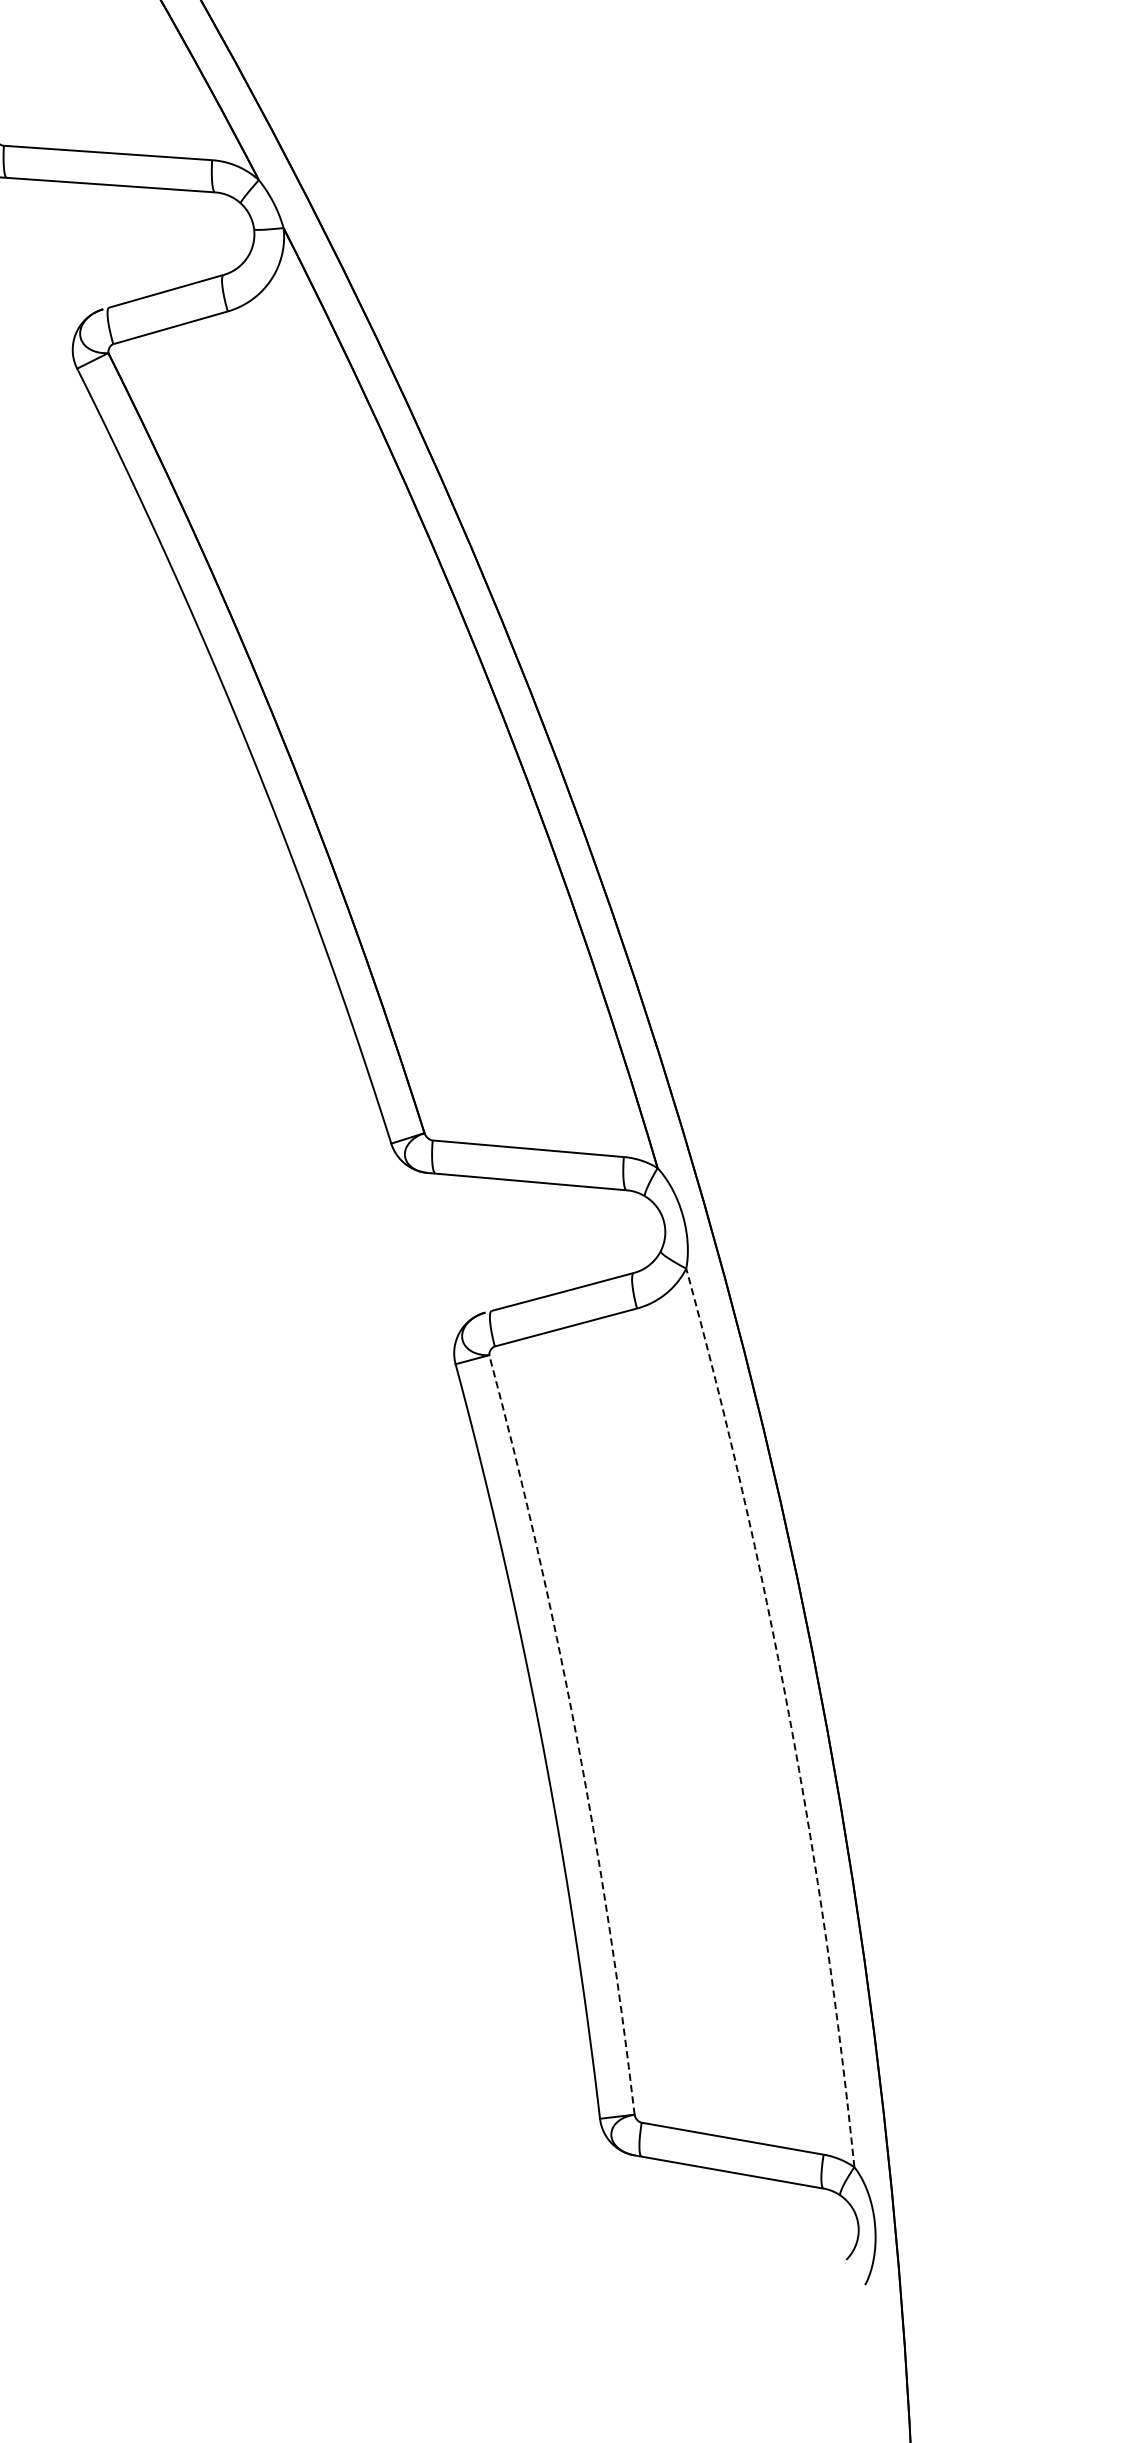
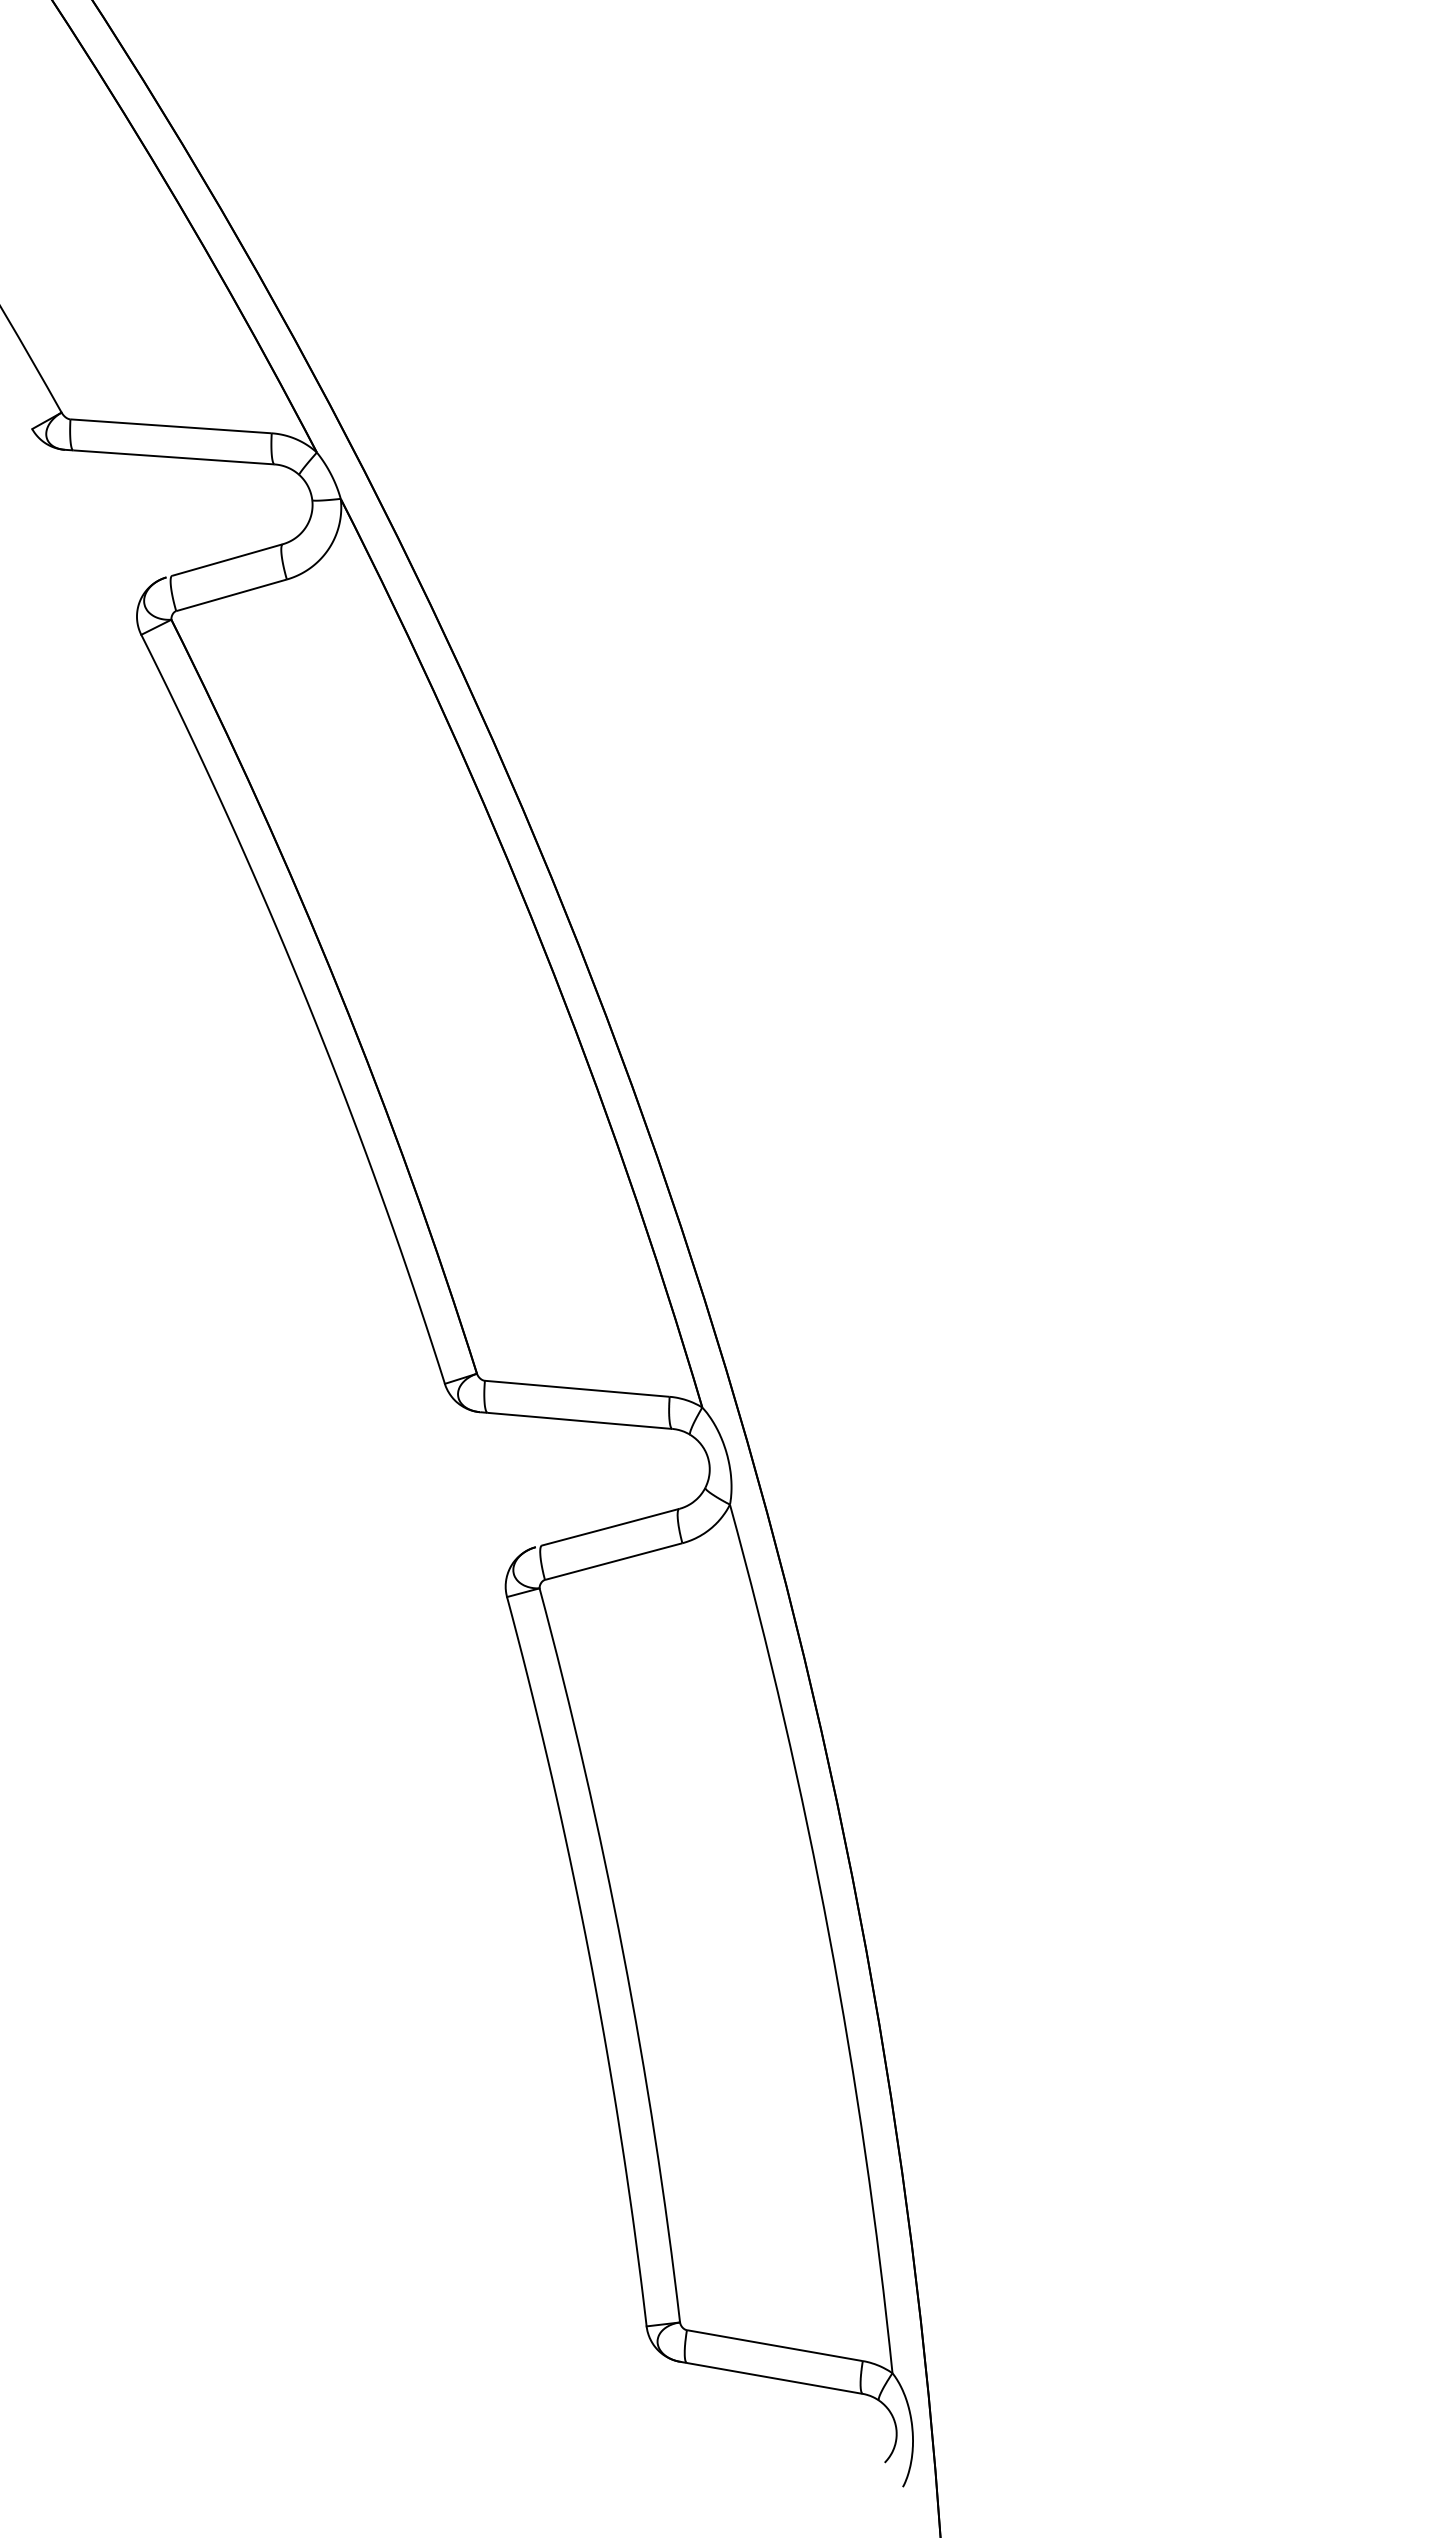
arc: (789, 1714) -> (829, 1935), dashed -> solid
arc: (576, 1731) -> (623, 1952), dashed -> solid

